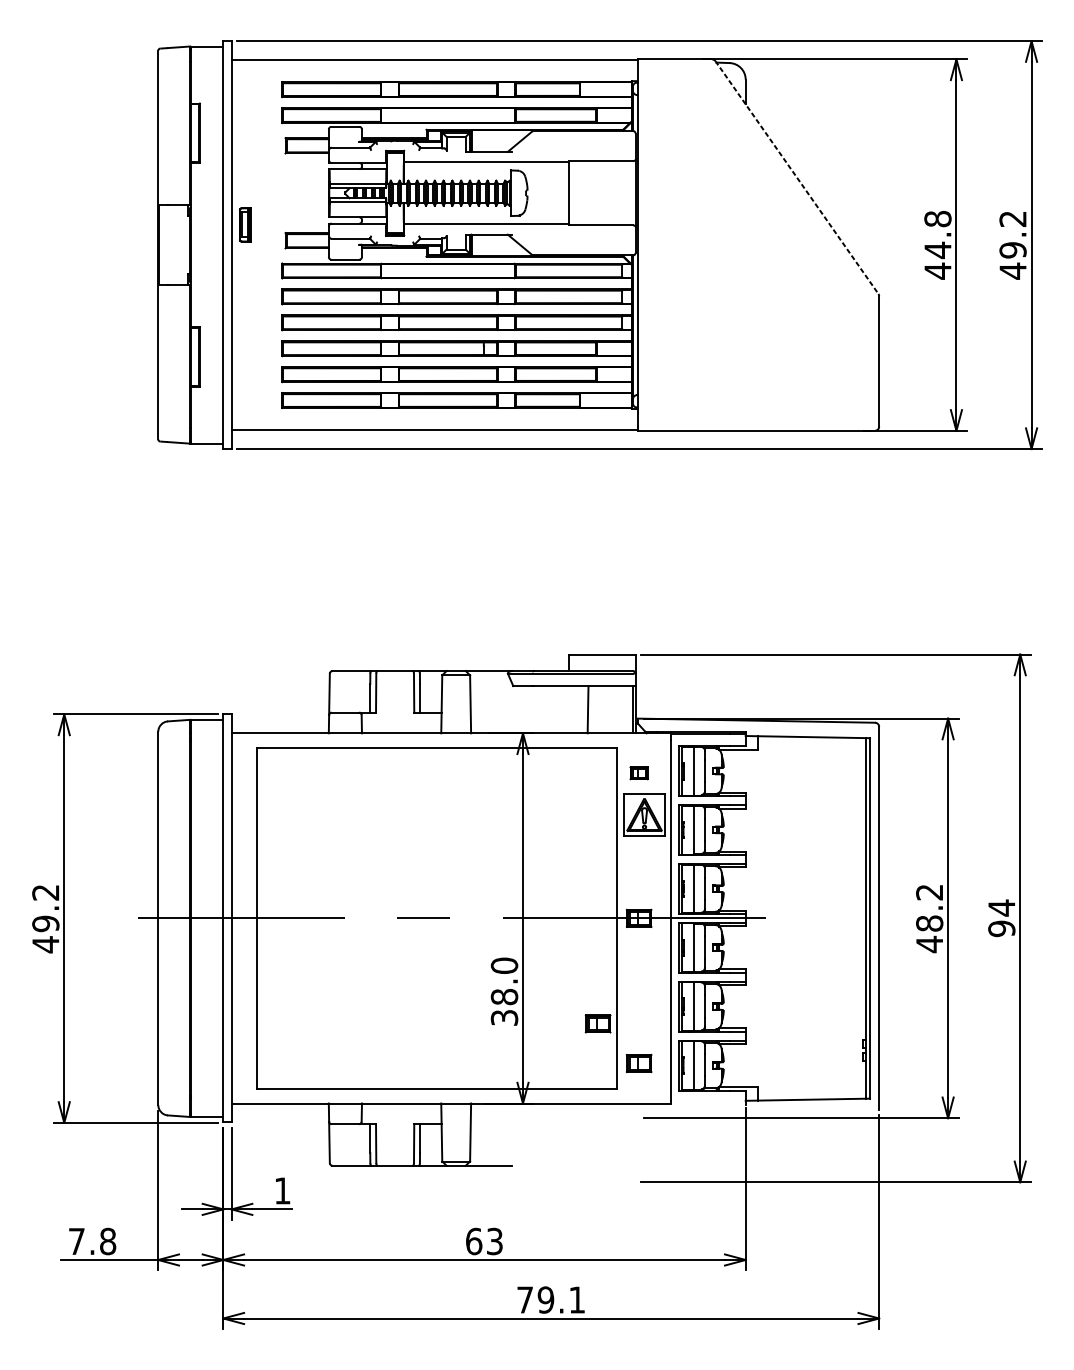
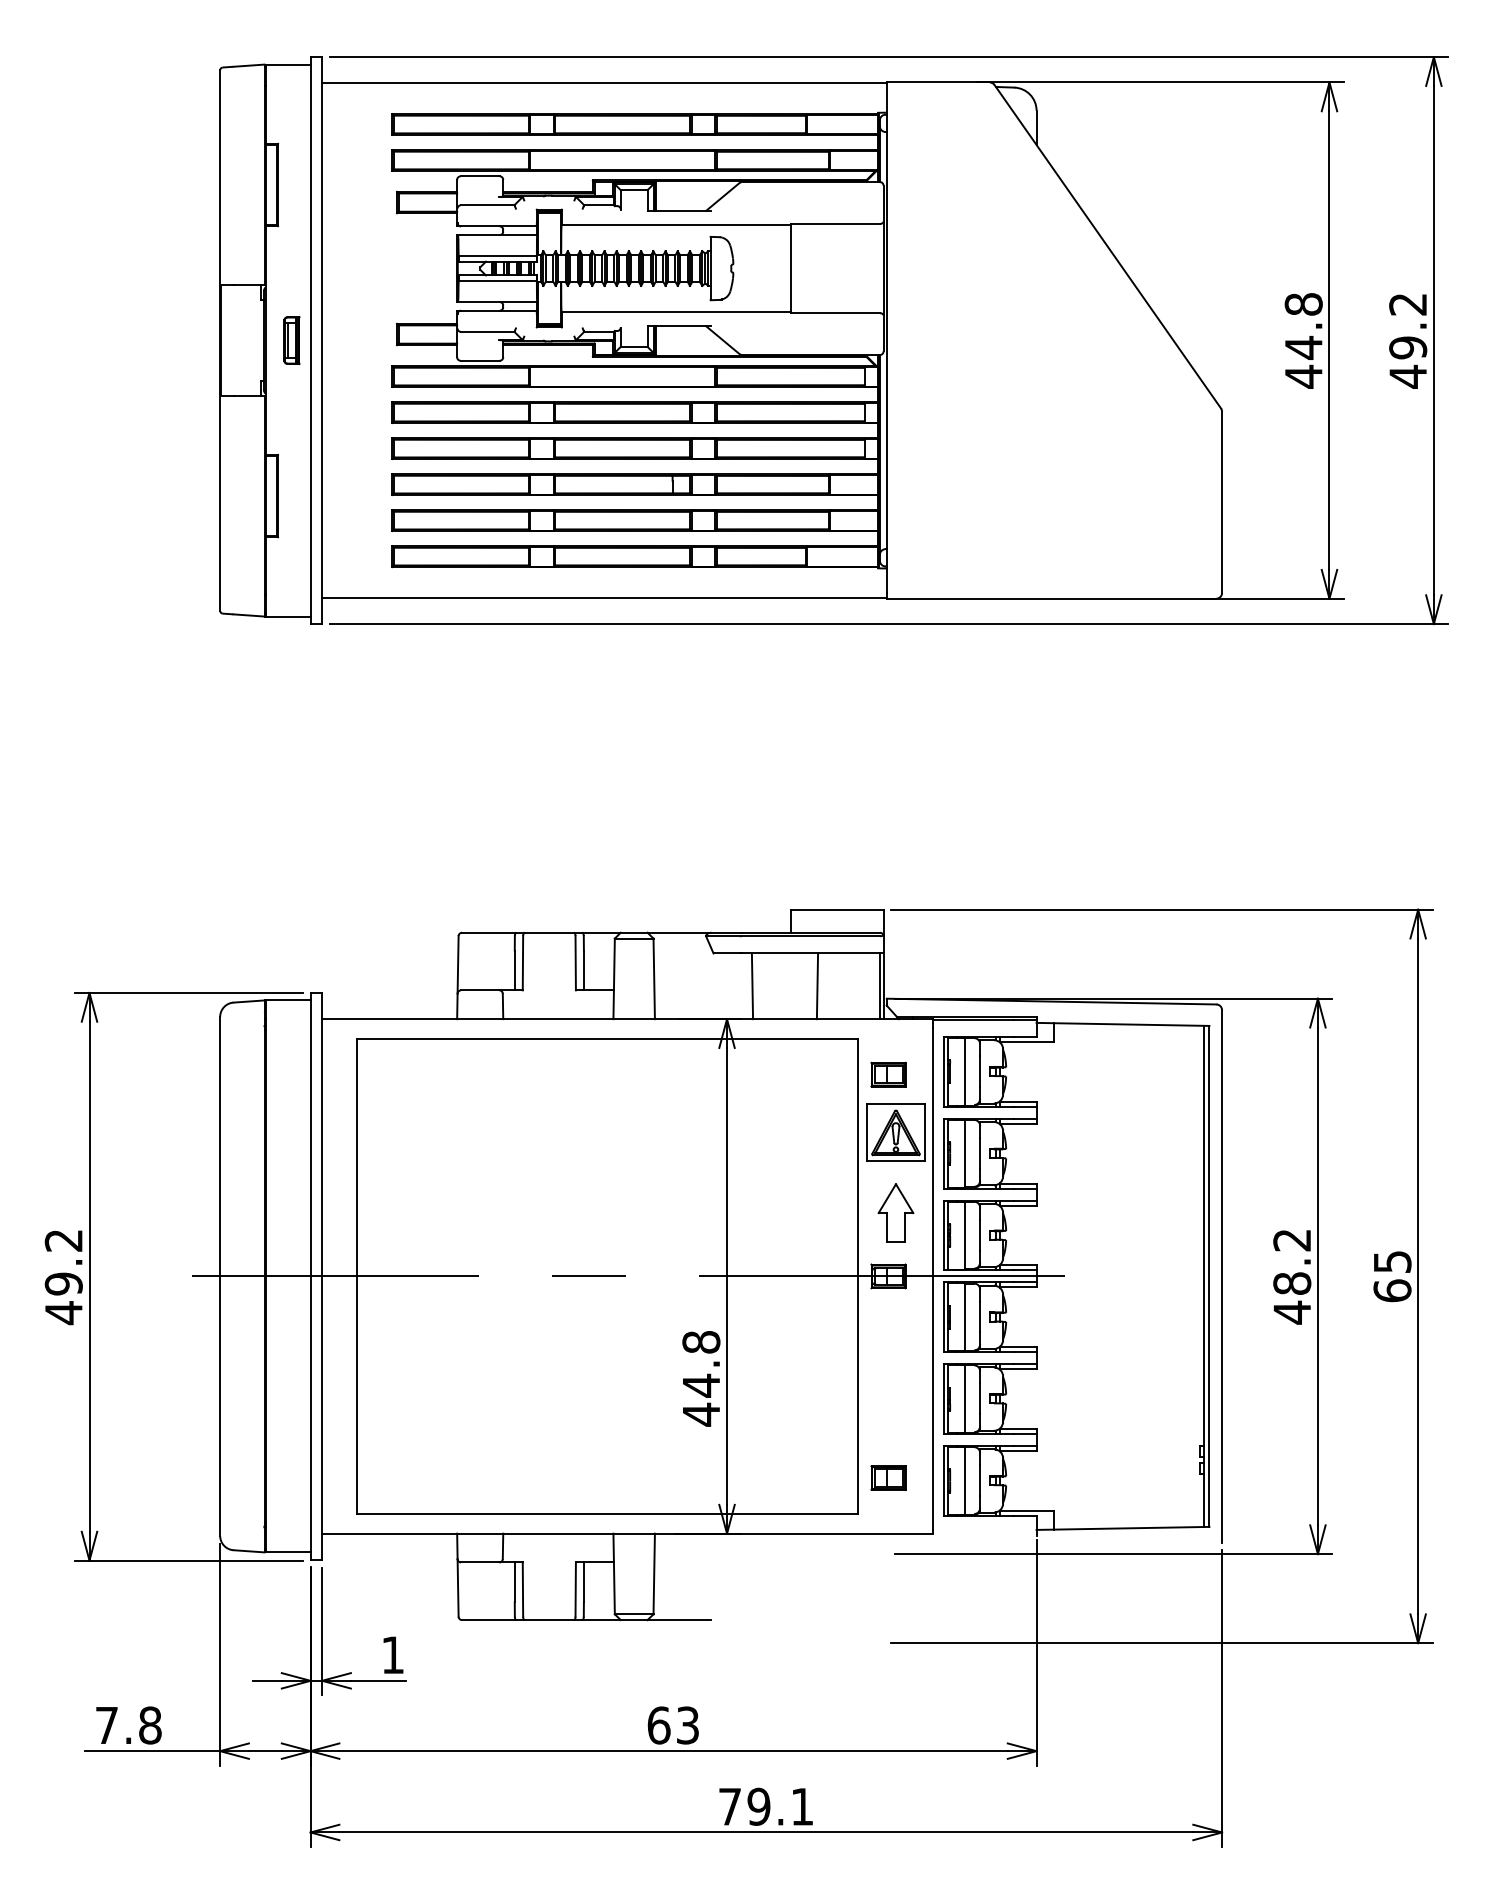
line: (797, 178) -> (1108, 247), dashed -> solid
part: (244, 224) -> (291, 340), moved
line: (541, 709) -> (752, 986), added
part: (639, 773) -> (888, 1074), size x1.43
part: (644, 872) -> (895, 1212), added
text: (1001, 918) -> (1392, 1276), 94 -> 65
text: (504, 991) -> (701, 1378), 38.0 -> 44.8
part: (598, 1023) -> (831, 1422), removed

